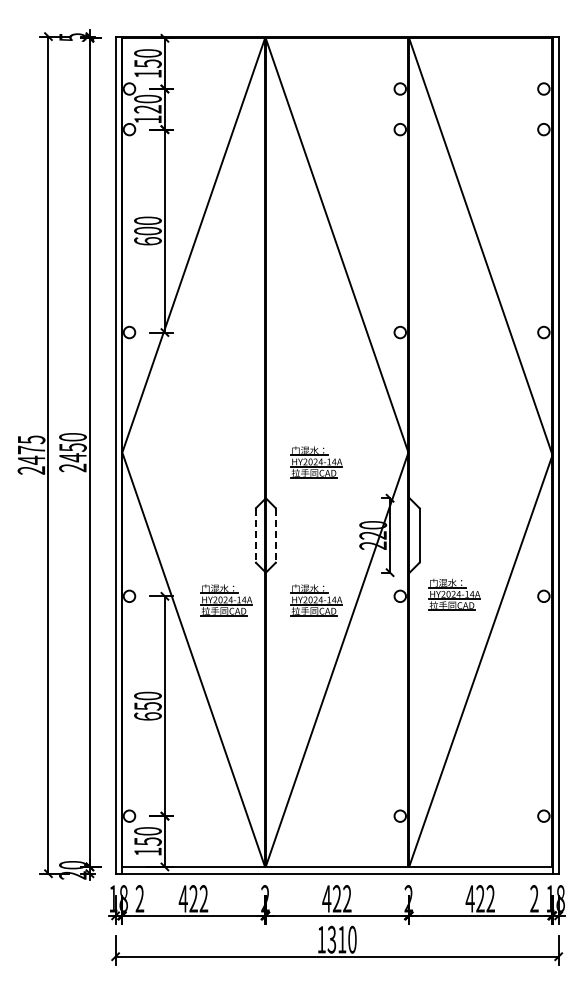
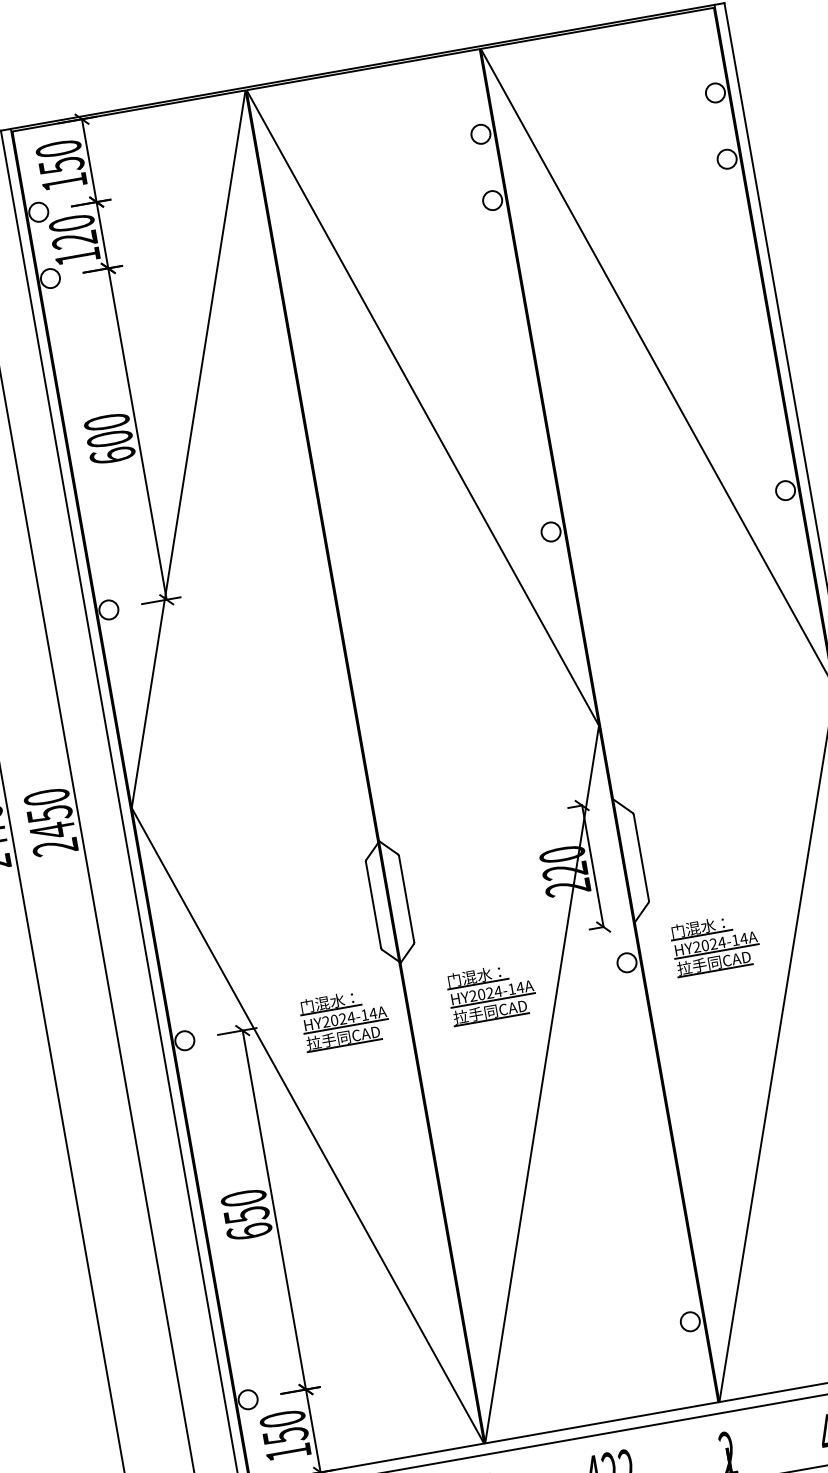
part: (316, 462) -> (451, 768), removed
line: (255, 535) -> (373, 905), dashed -> solid
line: (276, 535) -> (407, 899), dashed -> solid

